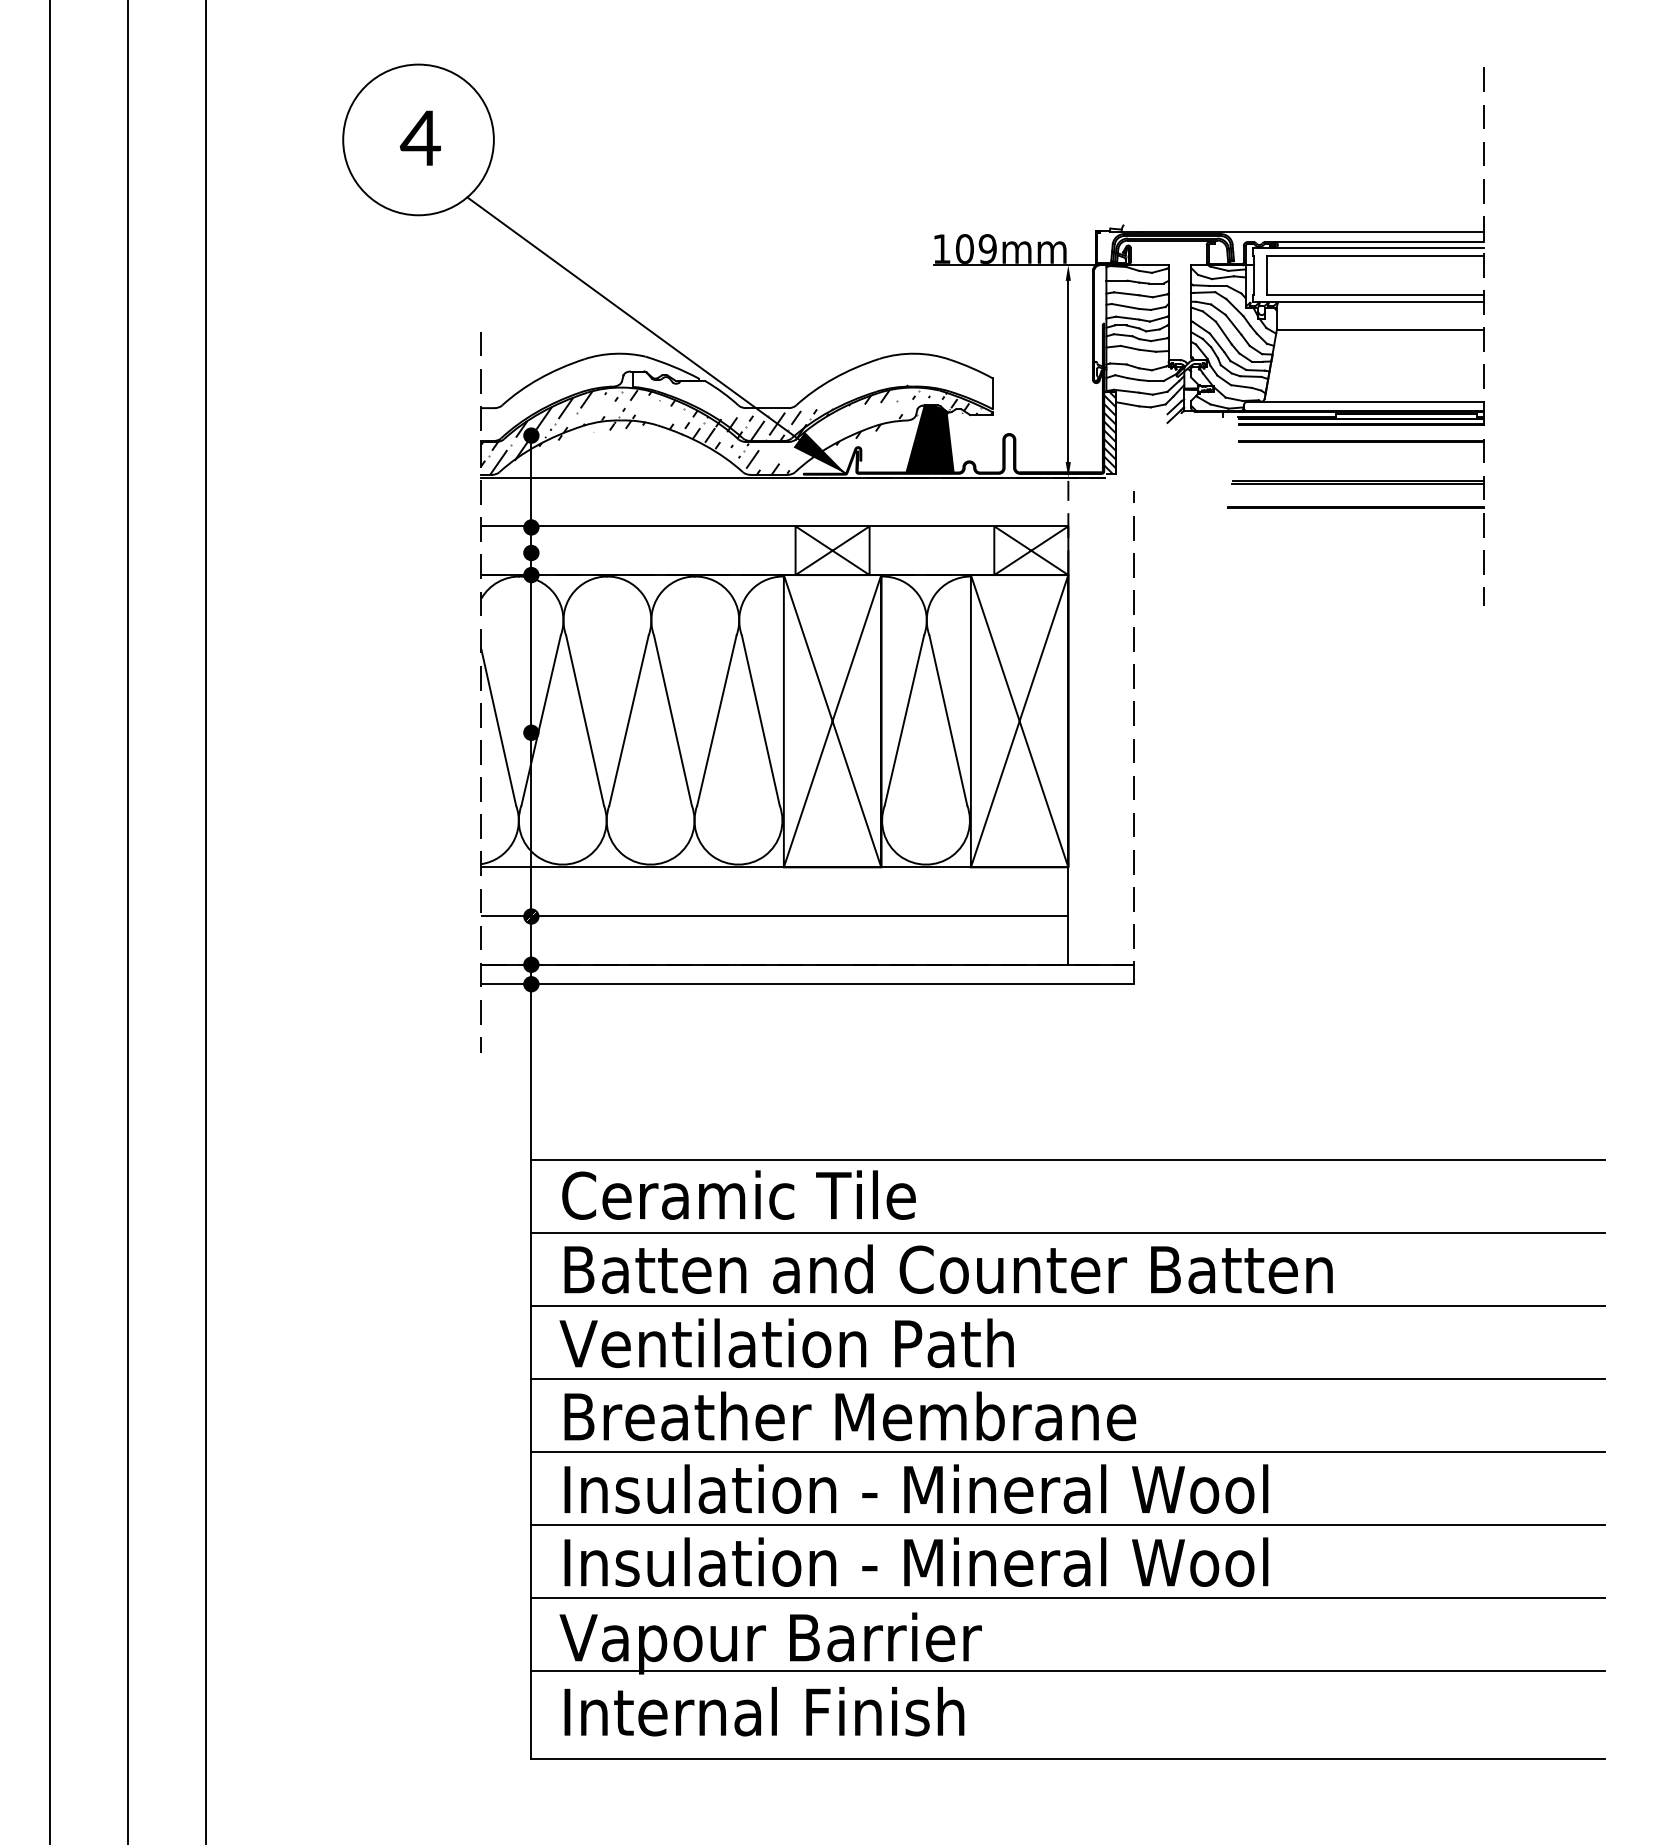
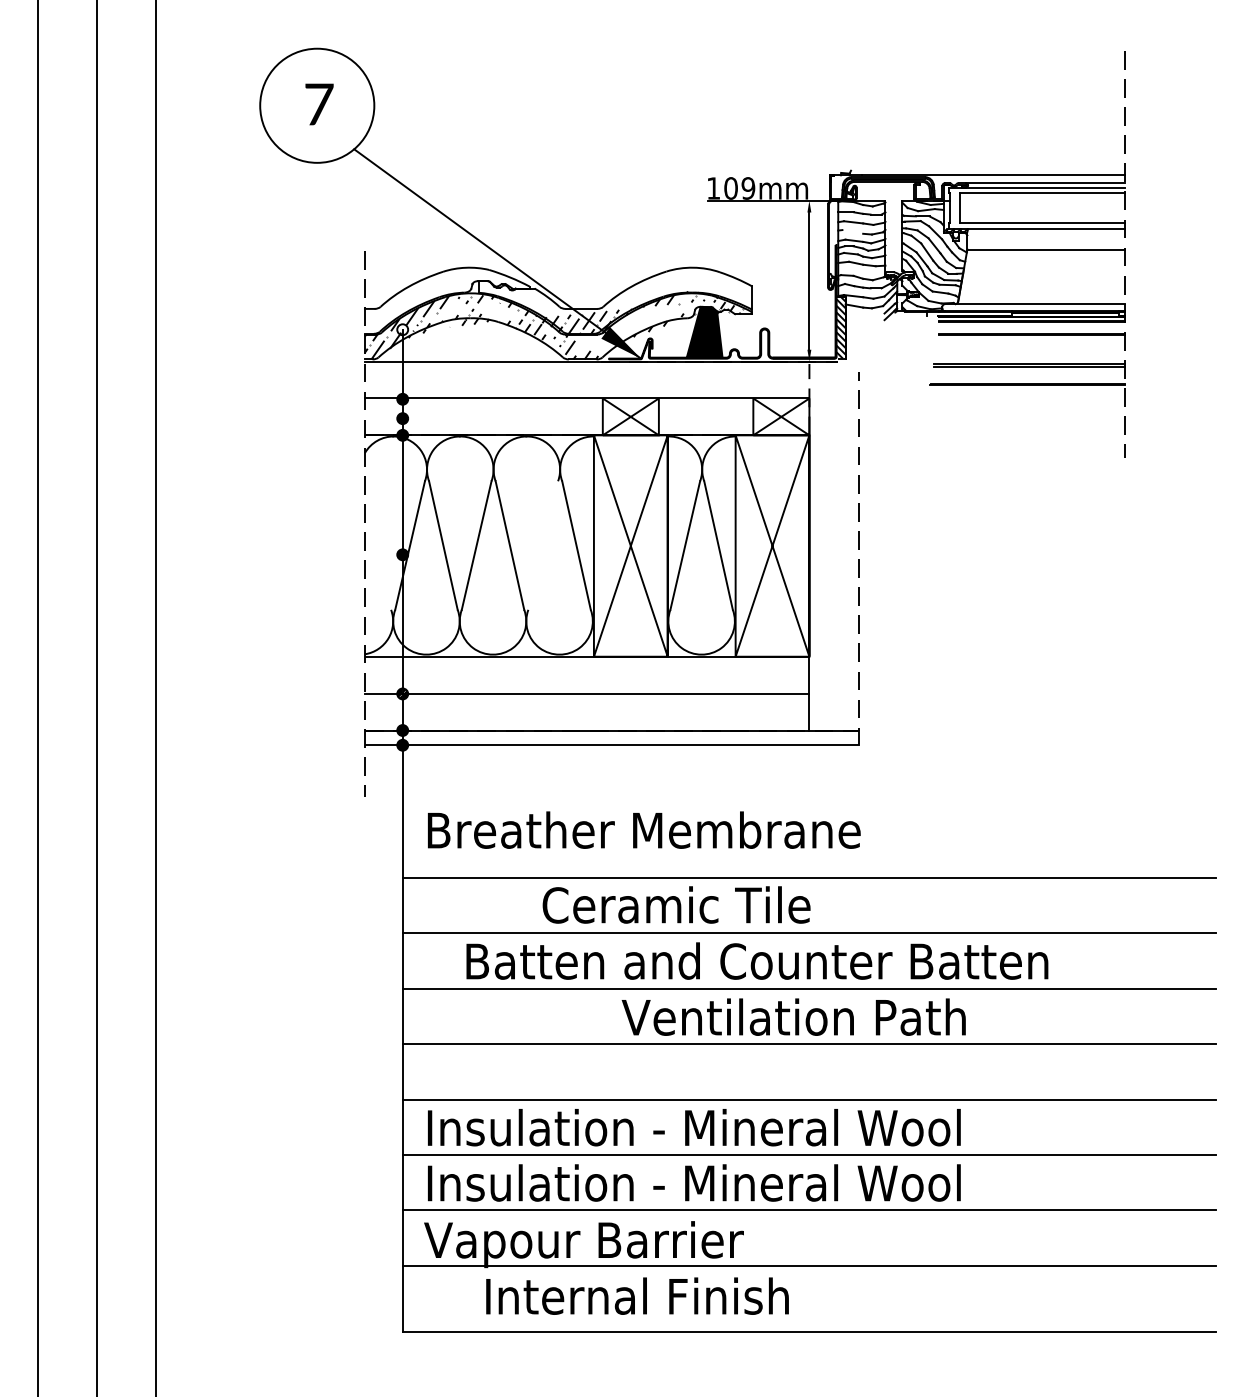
text: (420, 137) -> (318, 103), 4 -> 7
line: (1125, 306) -> (852, 231), removed
fill: (531, 435) -> (402, 329), removed
line: (716, 720) -> (542, 545), removed
line: (498, 727) -> (377, 550), removed
text: (738, 1194) -> (676, 904), moved
text: (948, 1268) -> (757, 960), moved
text: (786, 1343) -> (793, 1017), moved
text: (850, 1416) -> (644, 830), moved
text: (764, 1711) -> (637, 1296), moved

